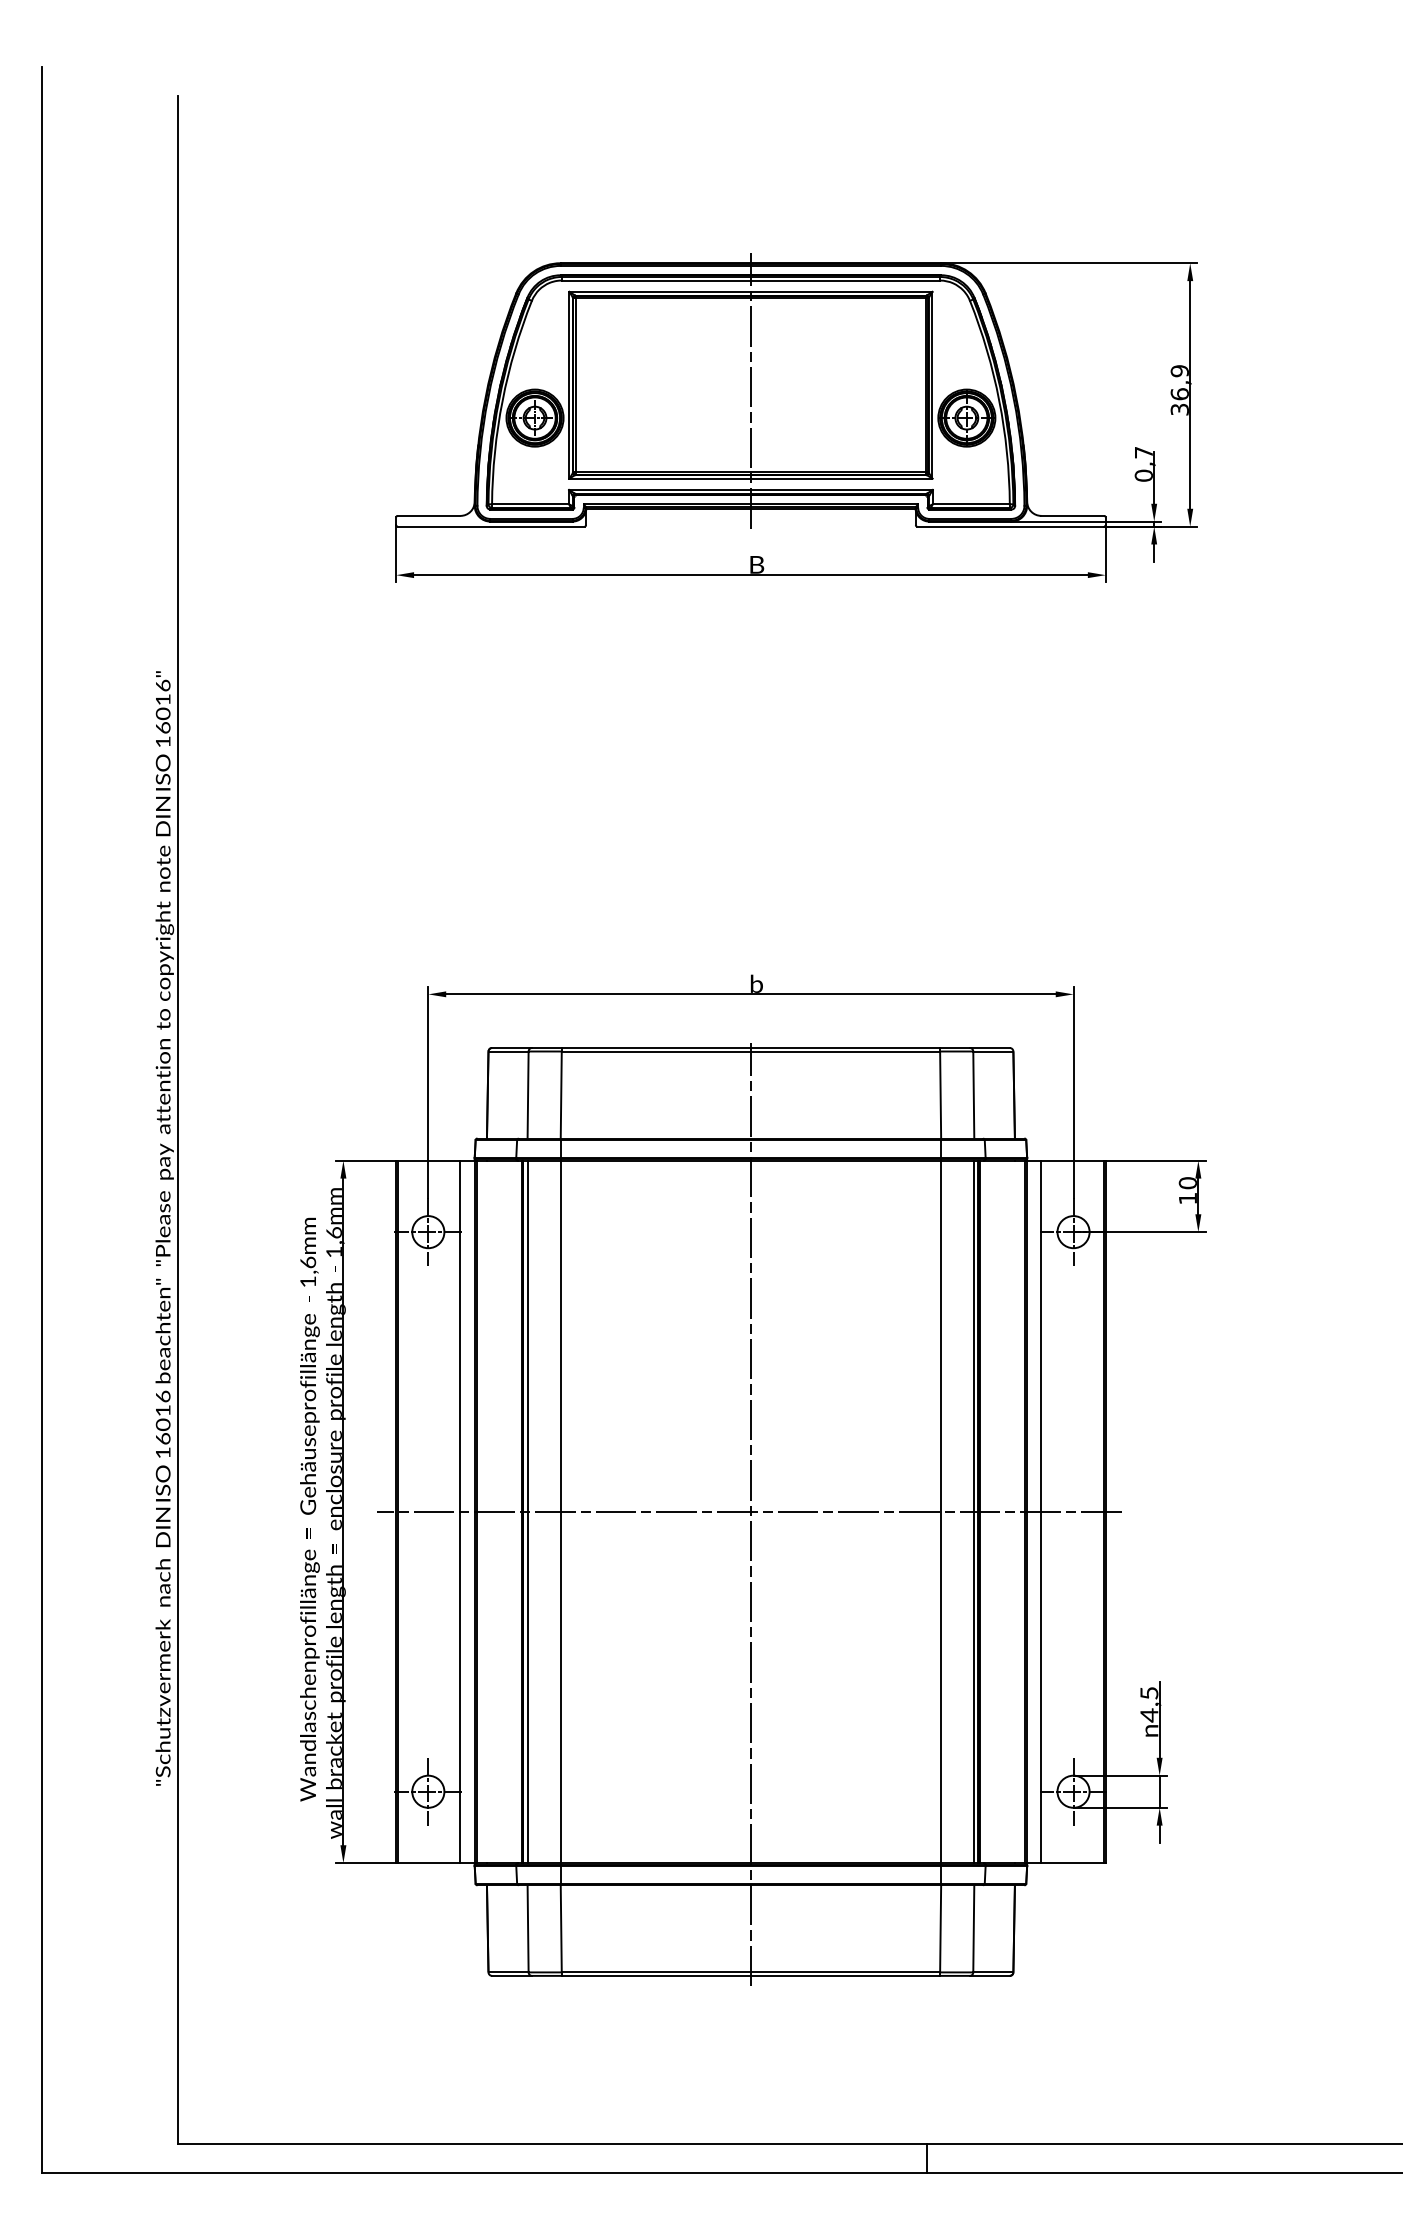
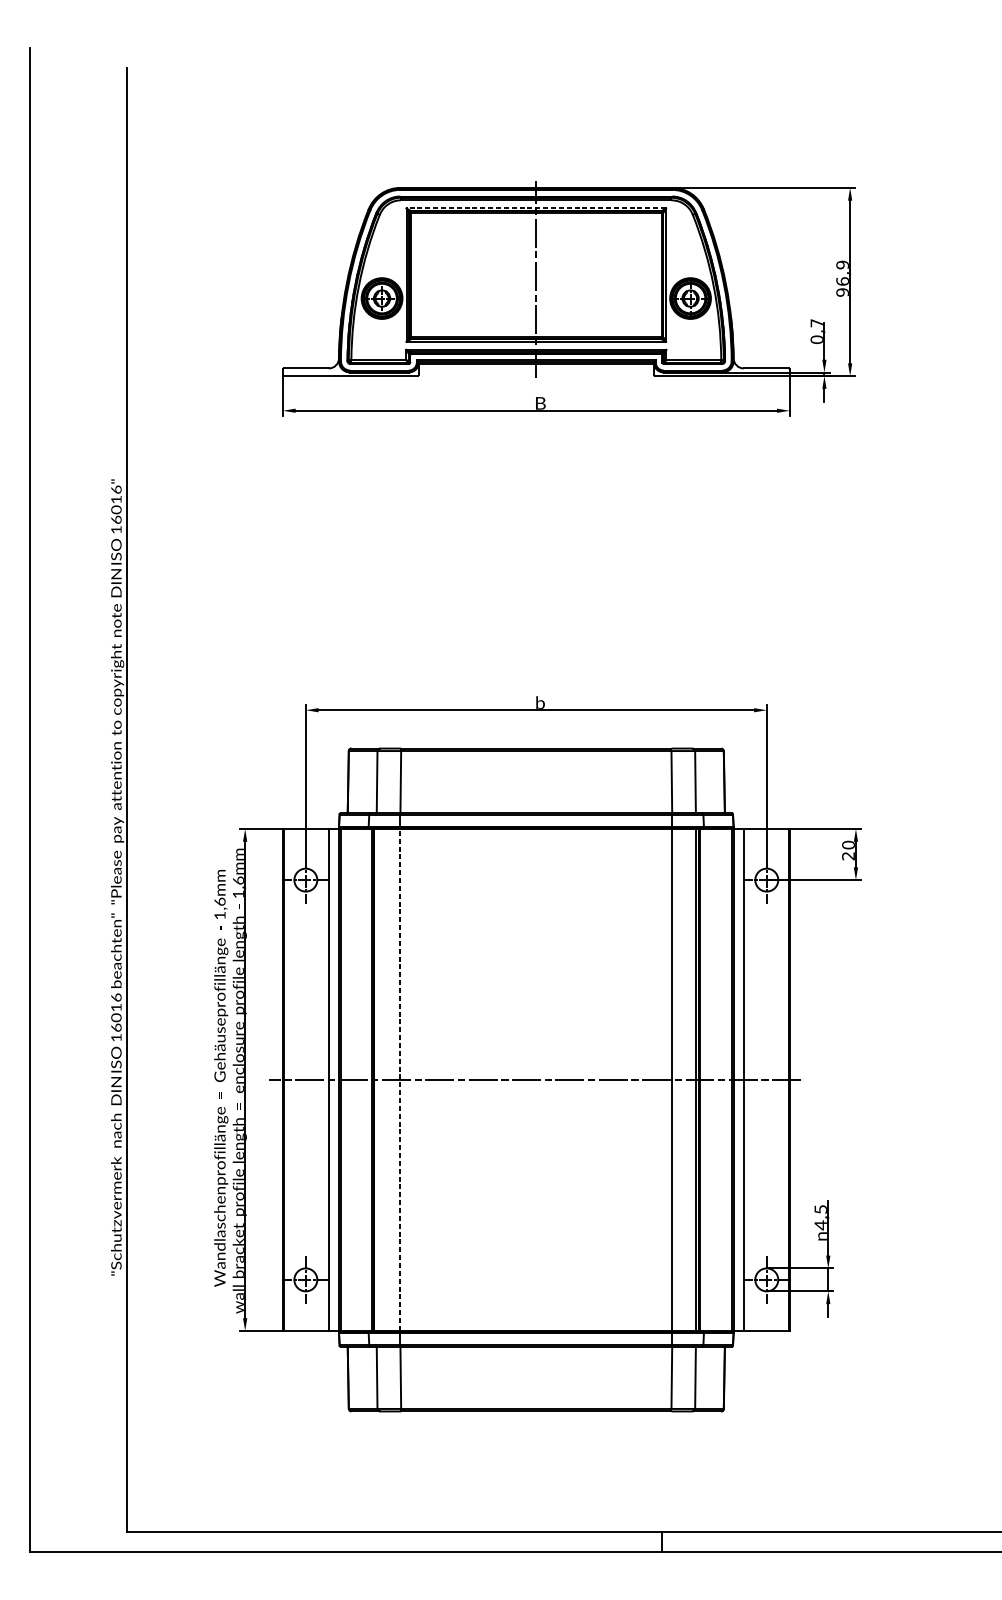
line: (750, 291) -> (536, 208), solid -> dashed
text: (1179, 409) -> (842, 292), 36,9 -> 96,9
text: (1187, 1198) -> (848, 856), 10 -> 20
line: (527, 1511) -> (376, 1079), removed
line: (560, 1511) -> (400, 1079), solid -> dashed
line: (750, 1514) -> (536, 1081), removed

